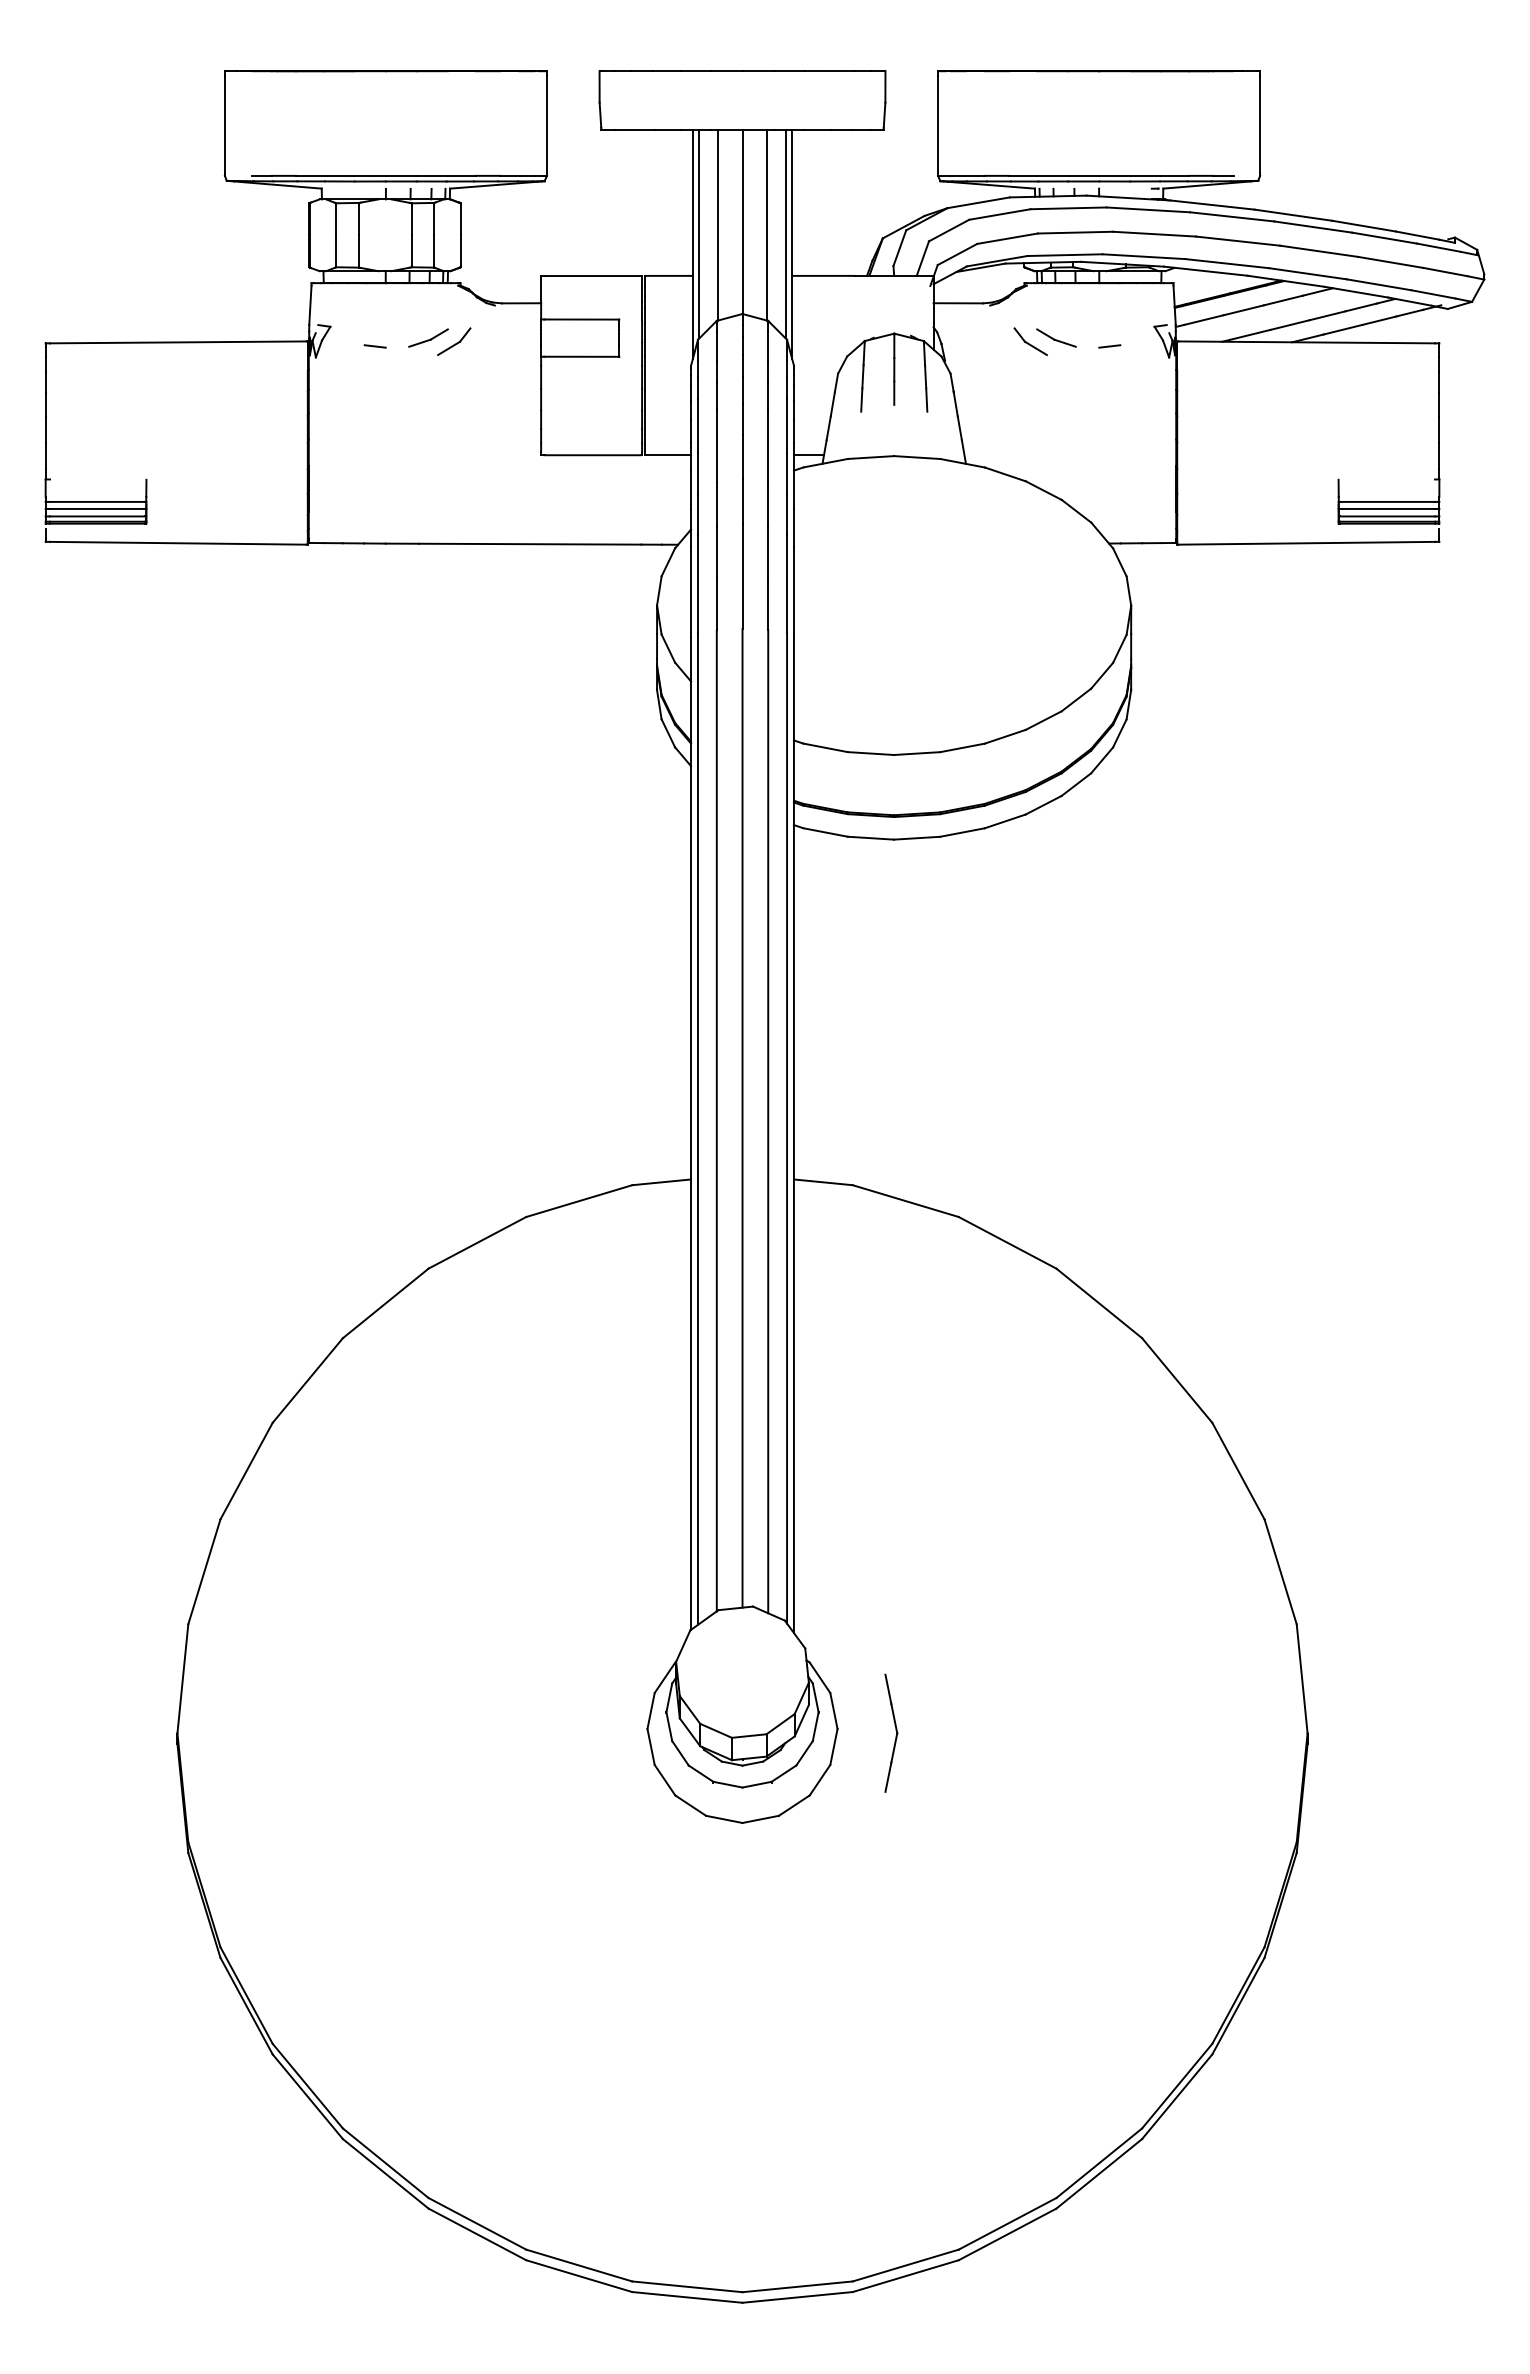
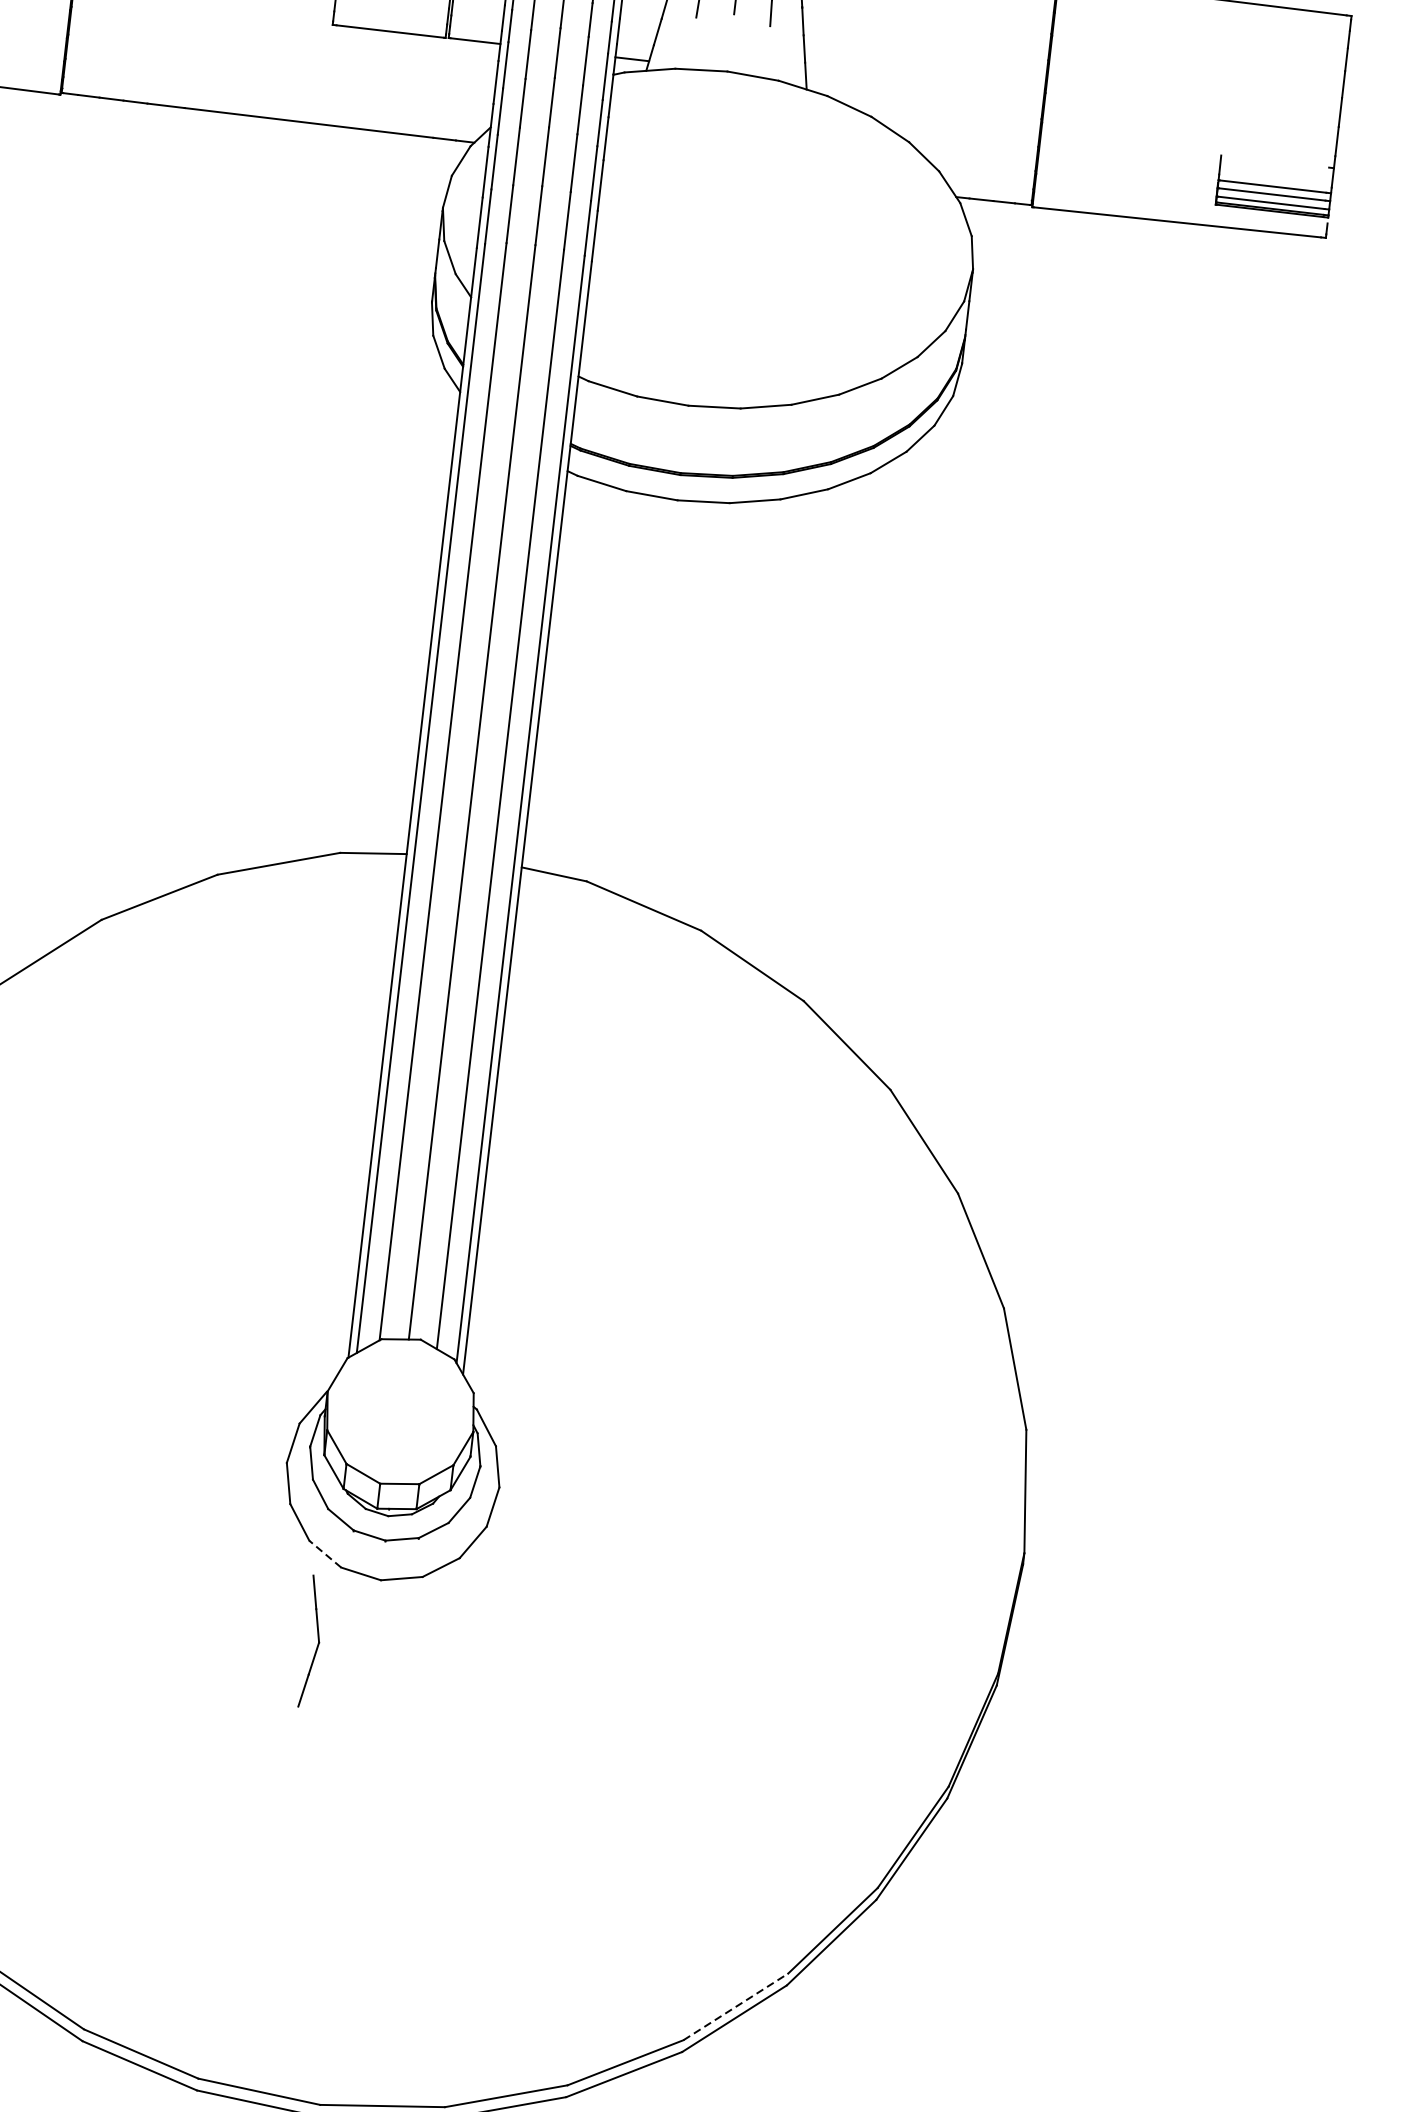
part: (891, 1732) -> (312, 1640), moved
line: (690, 1805) -> (325, 1553), solid -> dashed
line: (1099, 2162) -> (736, 2006), solid -> dashed

